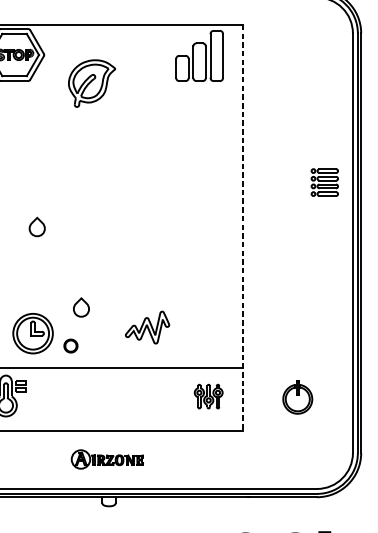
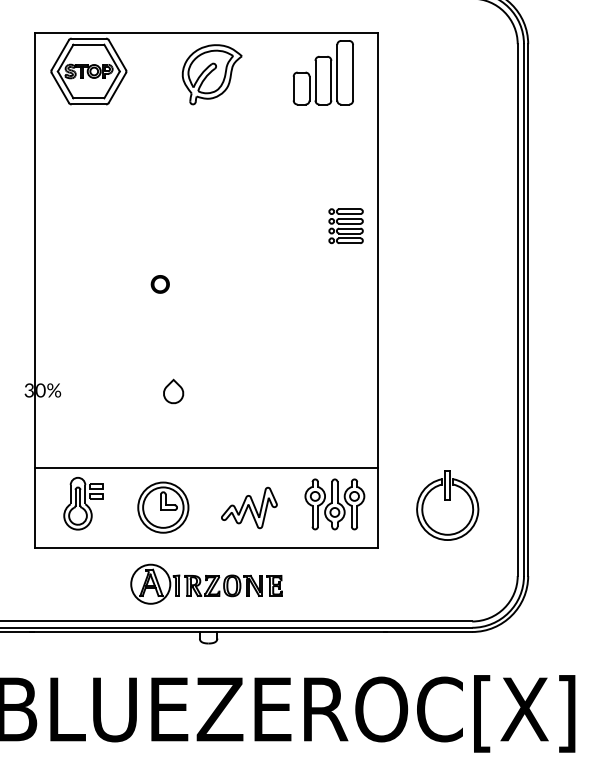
part: (91, 83) -> (211, 74), moved
part: (324, 182) -> (345, 226), moved
part: (37, 227) -> (117, 289), removed
line: (242, 228) -> (377, 291), dashed -> solid
part: (147, 327) -> (249, 507), moved
part: (33, 333) -> (163, 507), moved
text: (70, 346) -> (159, 284), moved
part: (208, 396) -> (334, 504), size x1.67
part: (297, 397) -> (447, 505), size x1.67
part: (107, 458) -> (206, 583), size x1.67

